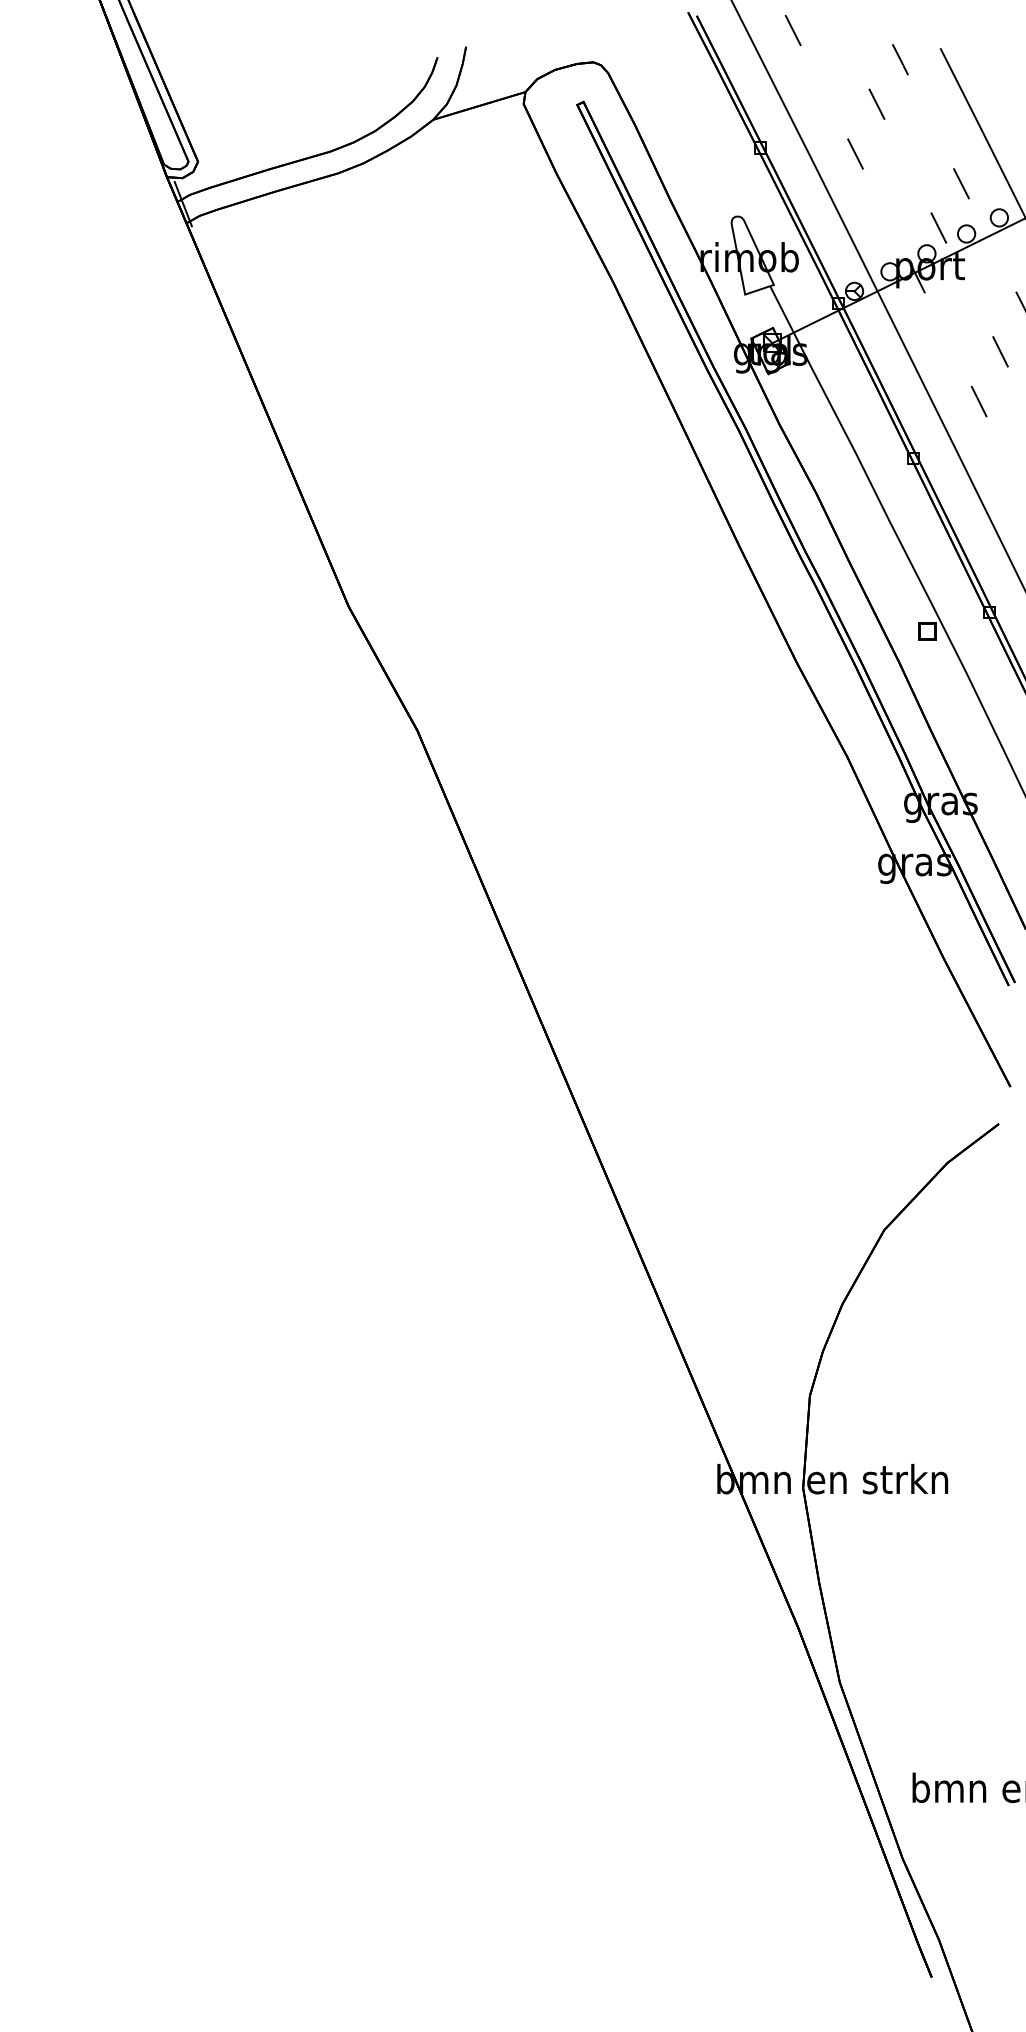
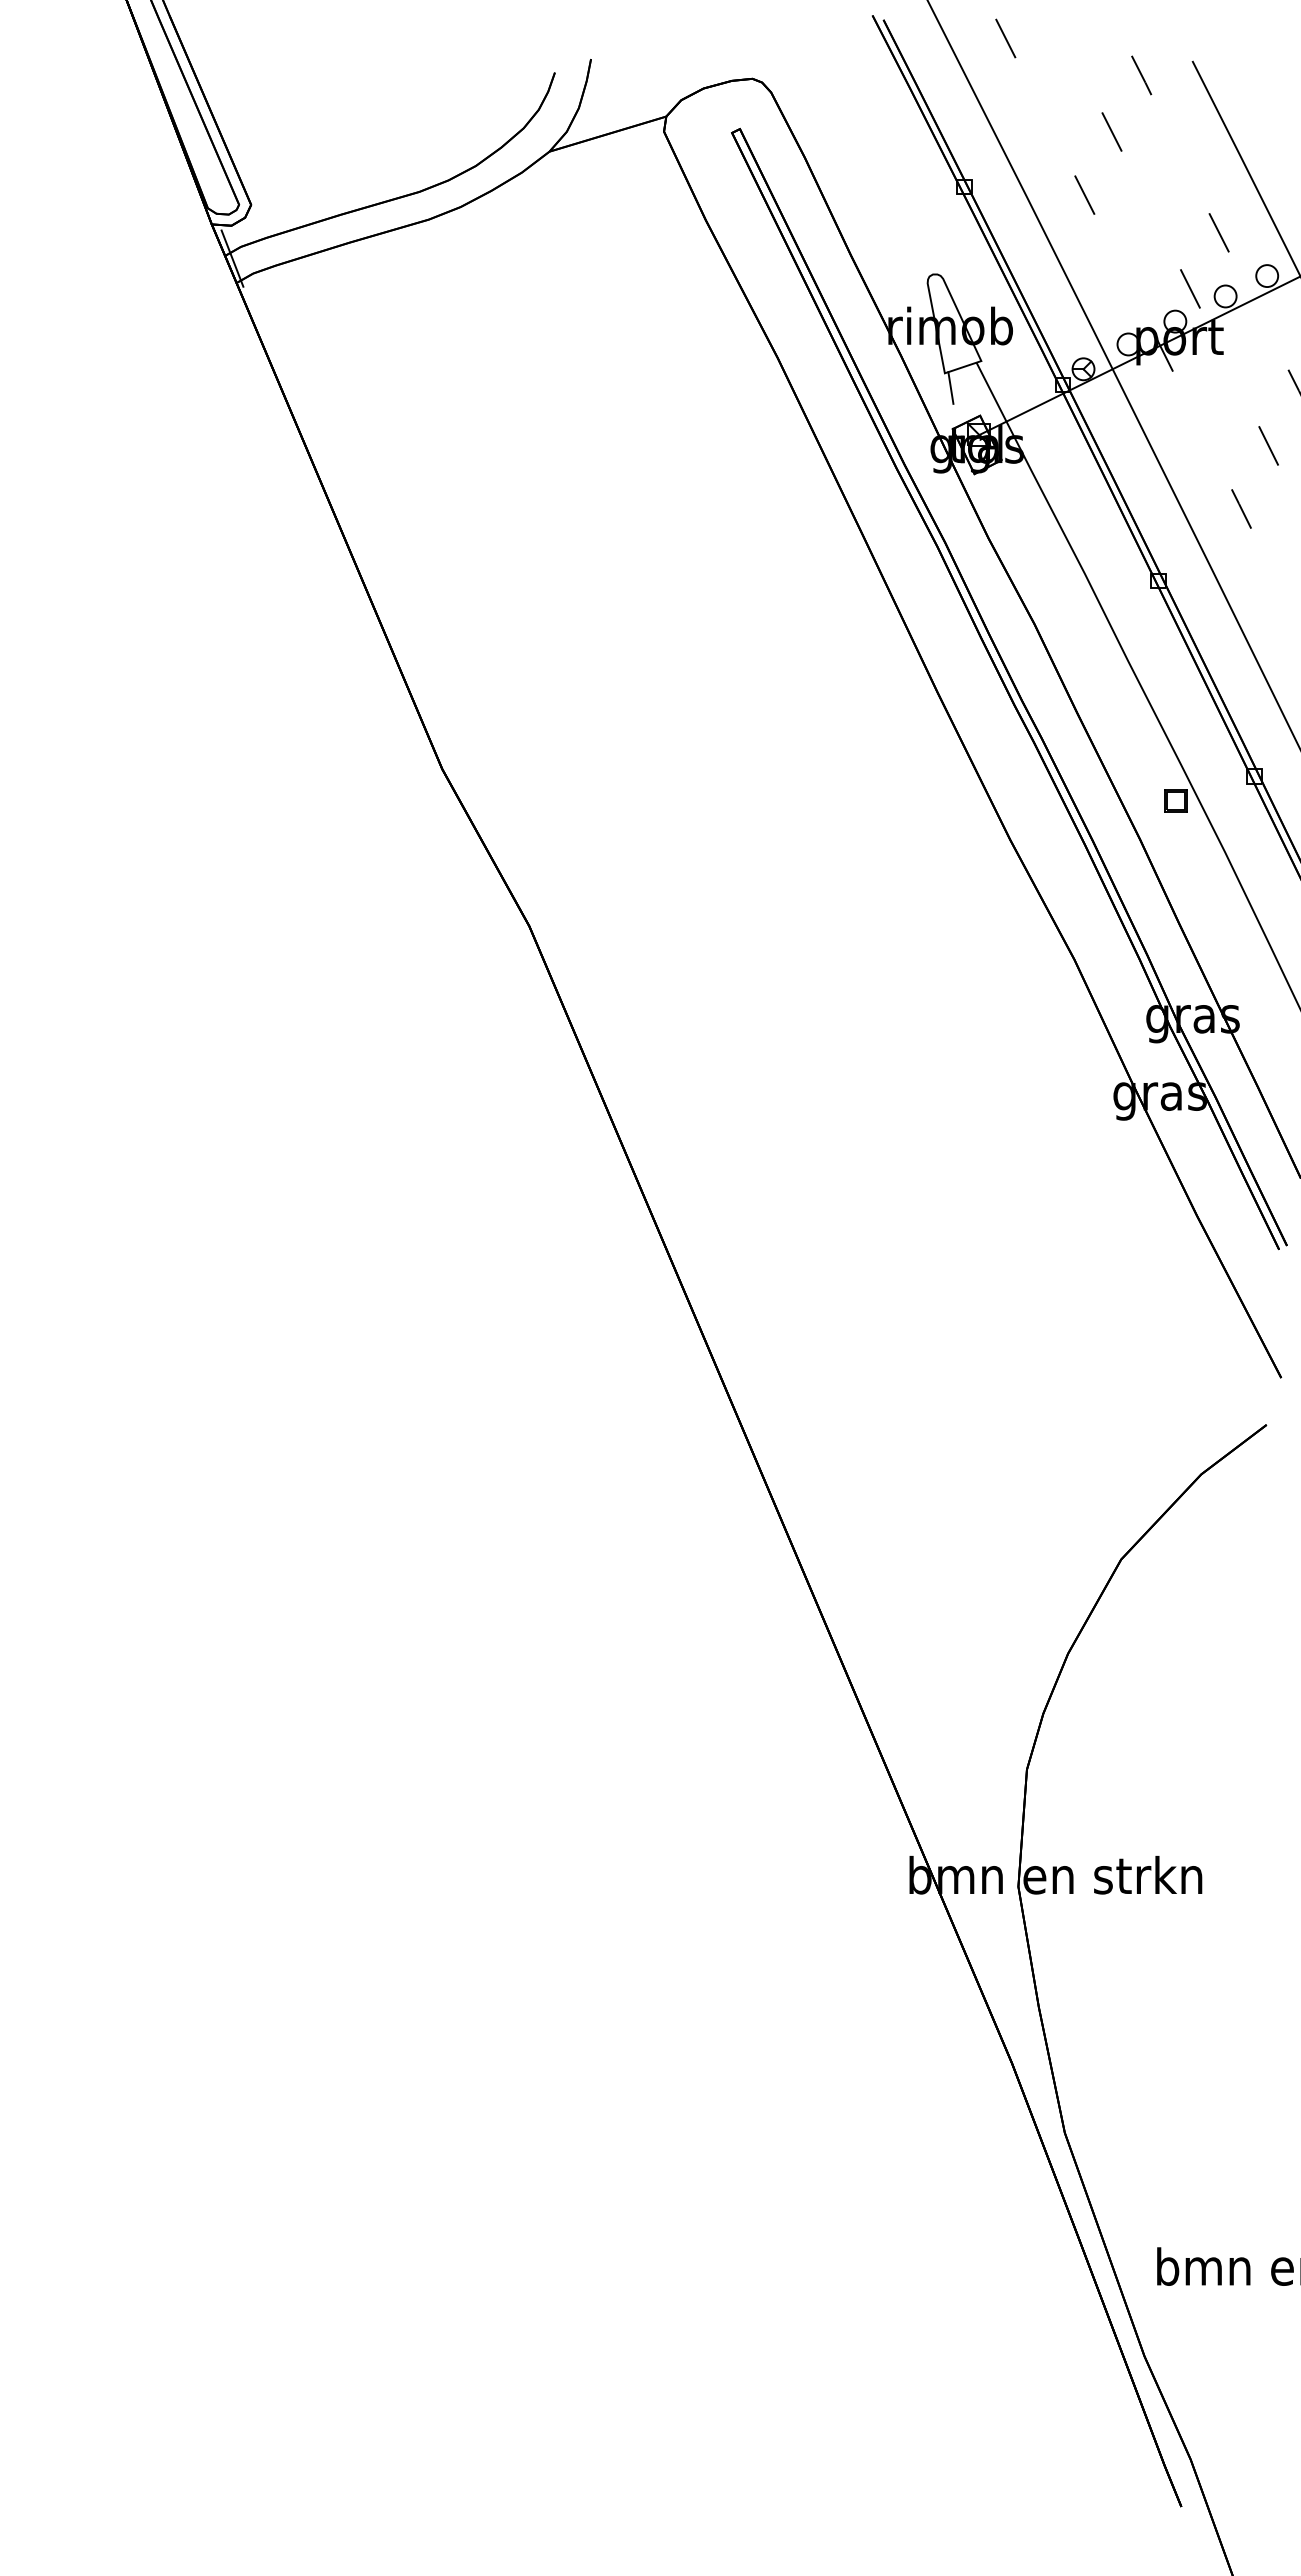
line: (749, 305) -> (950, 387), added

